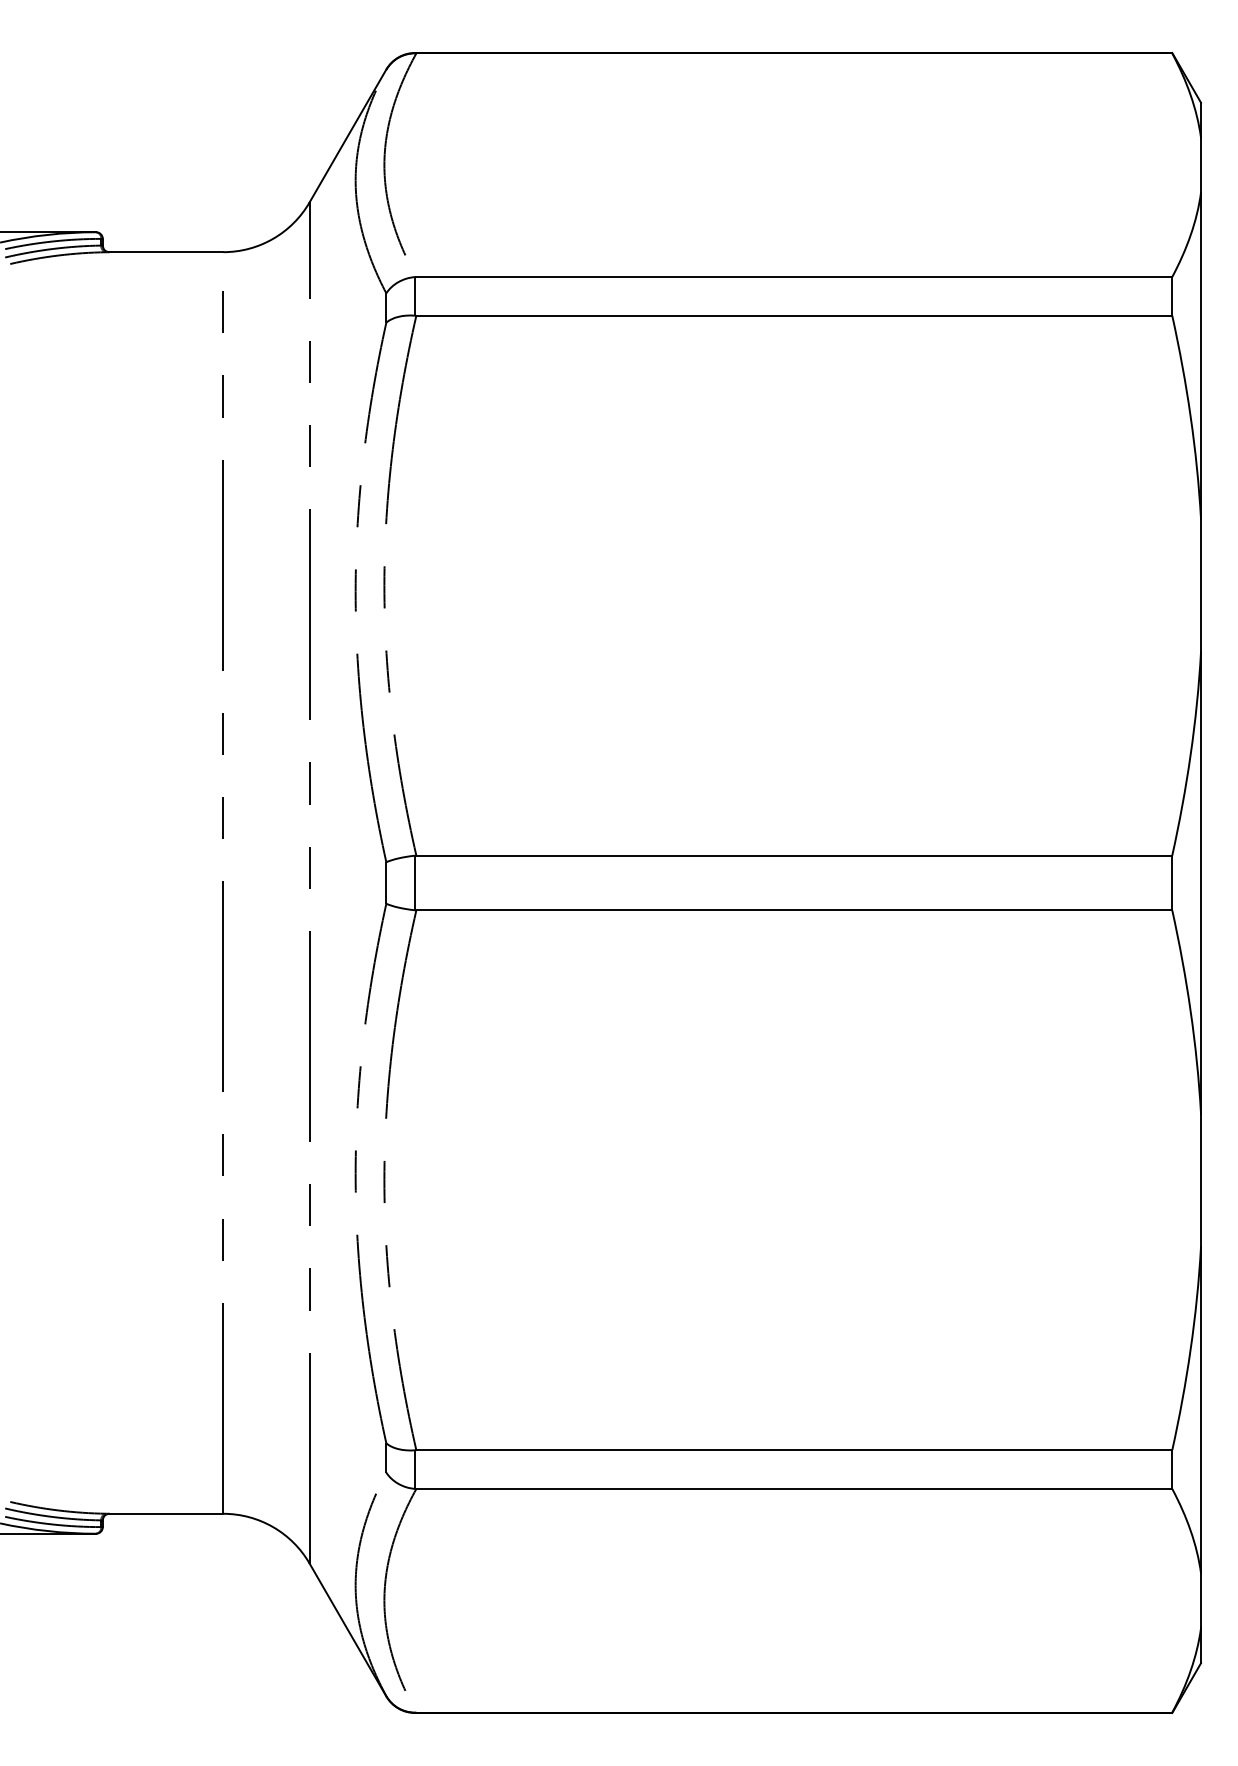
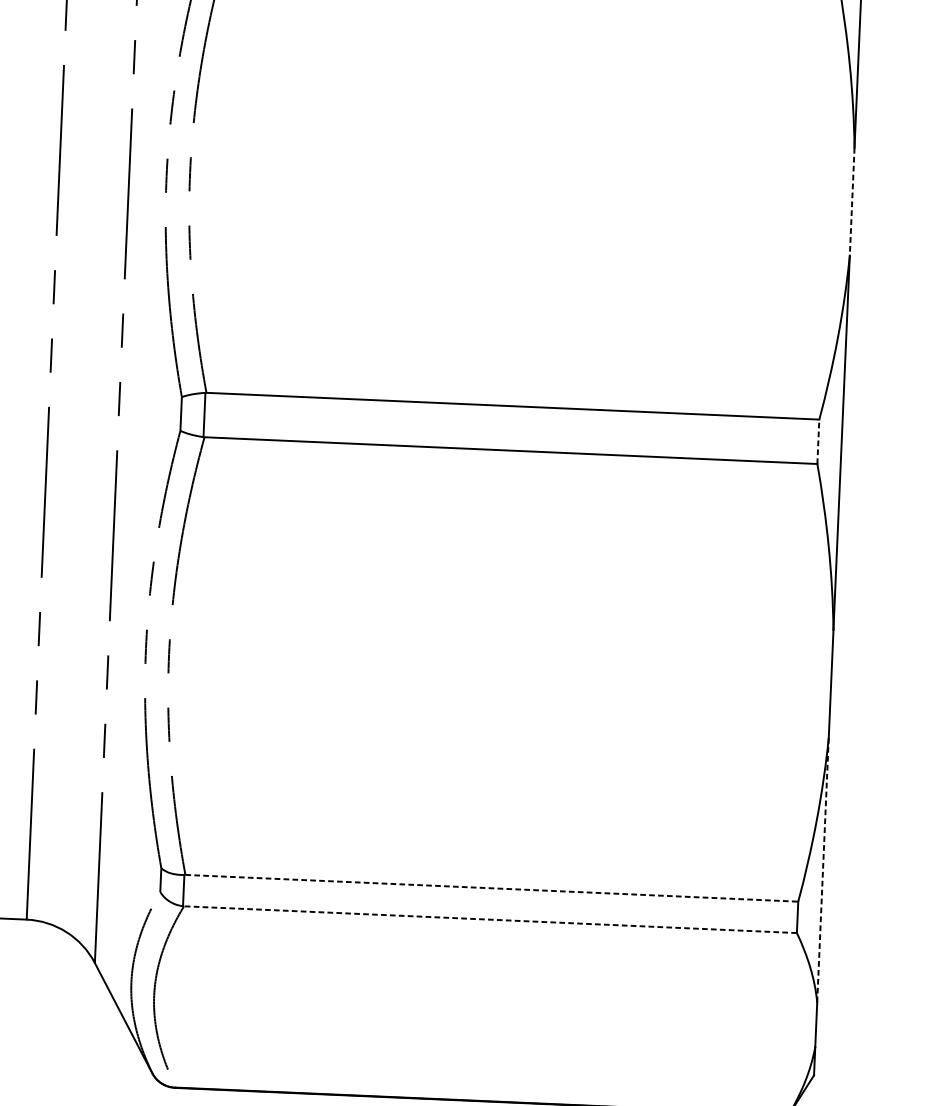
line: (1201, 586) -> (852, 202), solid -> dashed
line: (1172, 882) -> (818, 441), solid -> dashed
line: (1201, 1409) -> (823, 869), solid -> dashed
line: (794, 1450) -> (491, 888), solid -> dashed
line: (794, 1488) -> (490, 919), solid -> dashed

